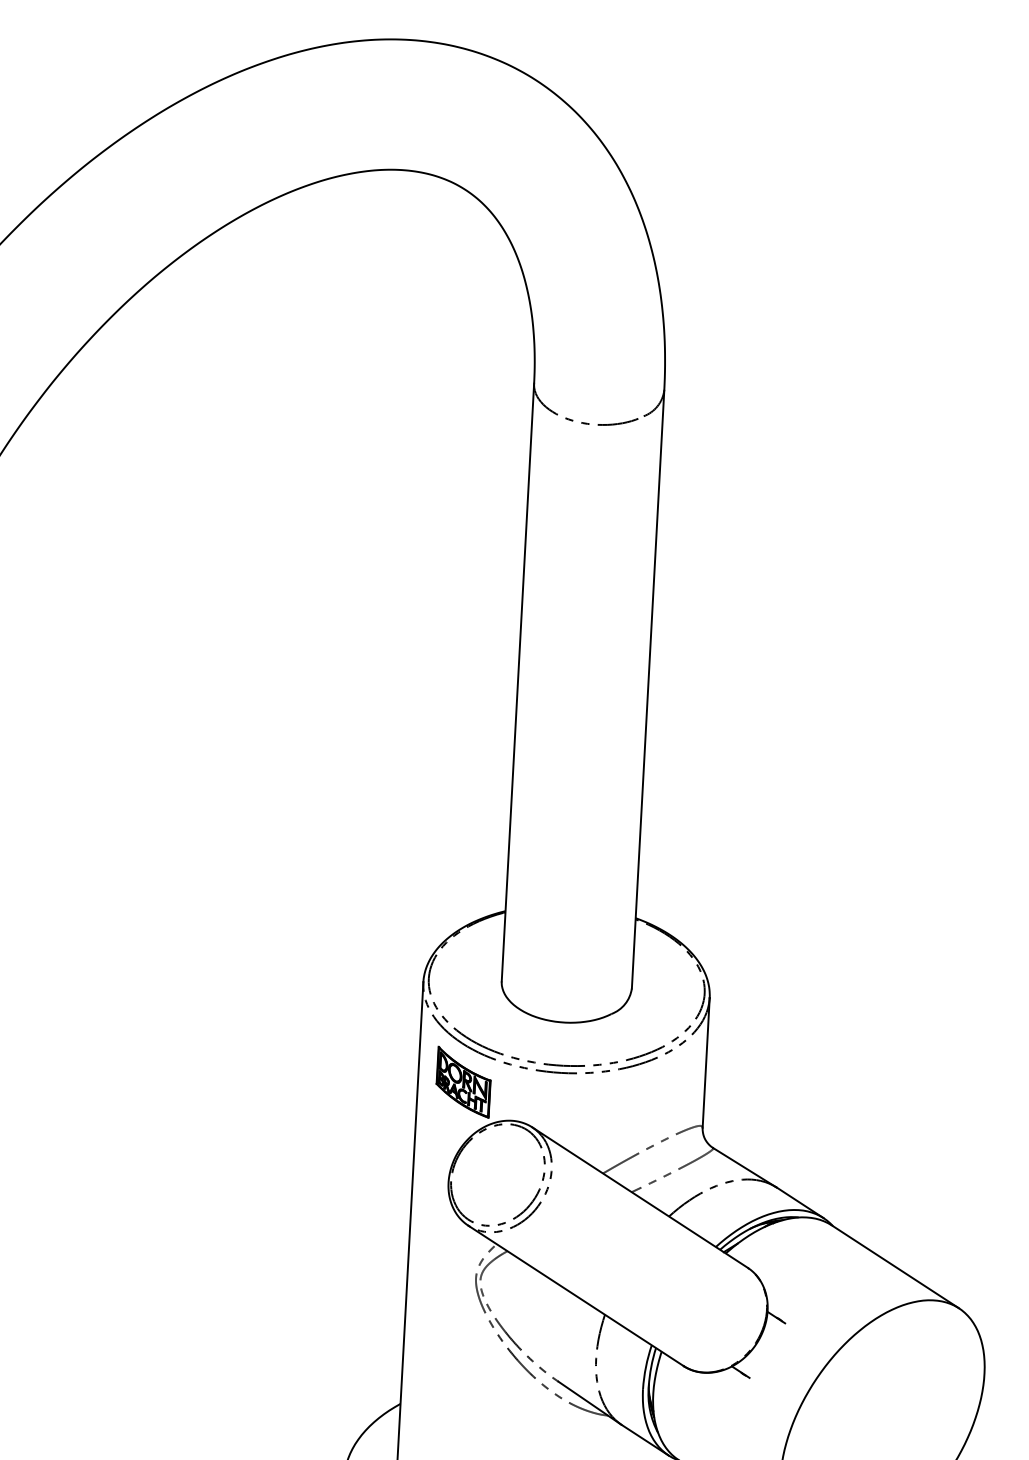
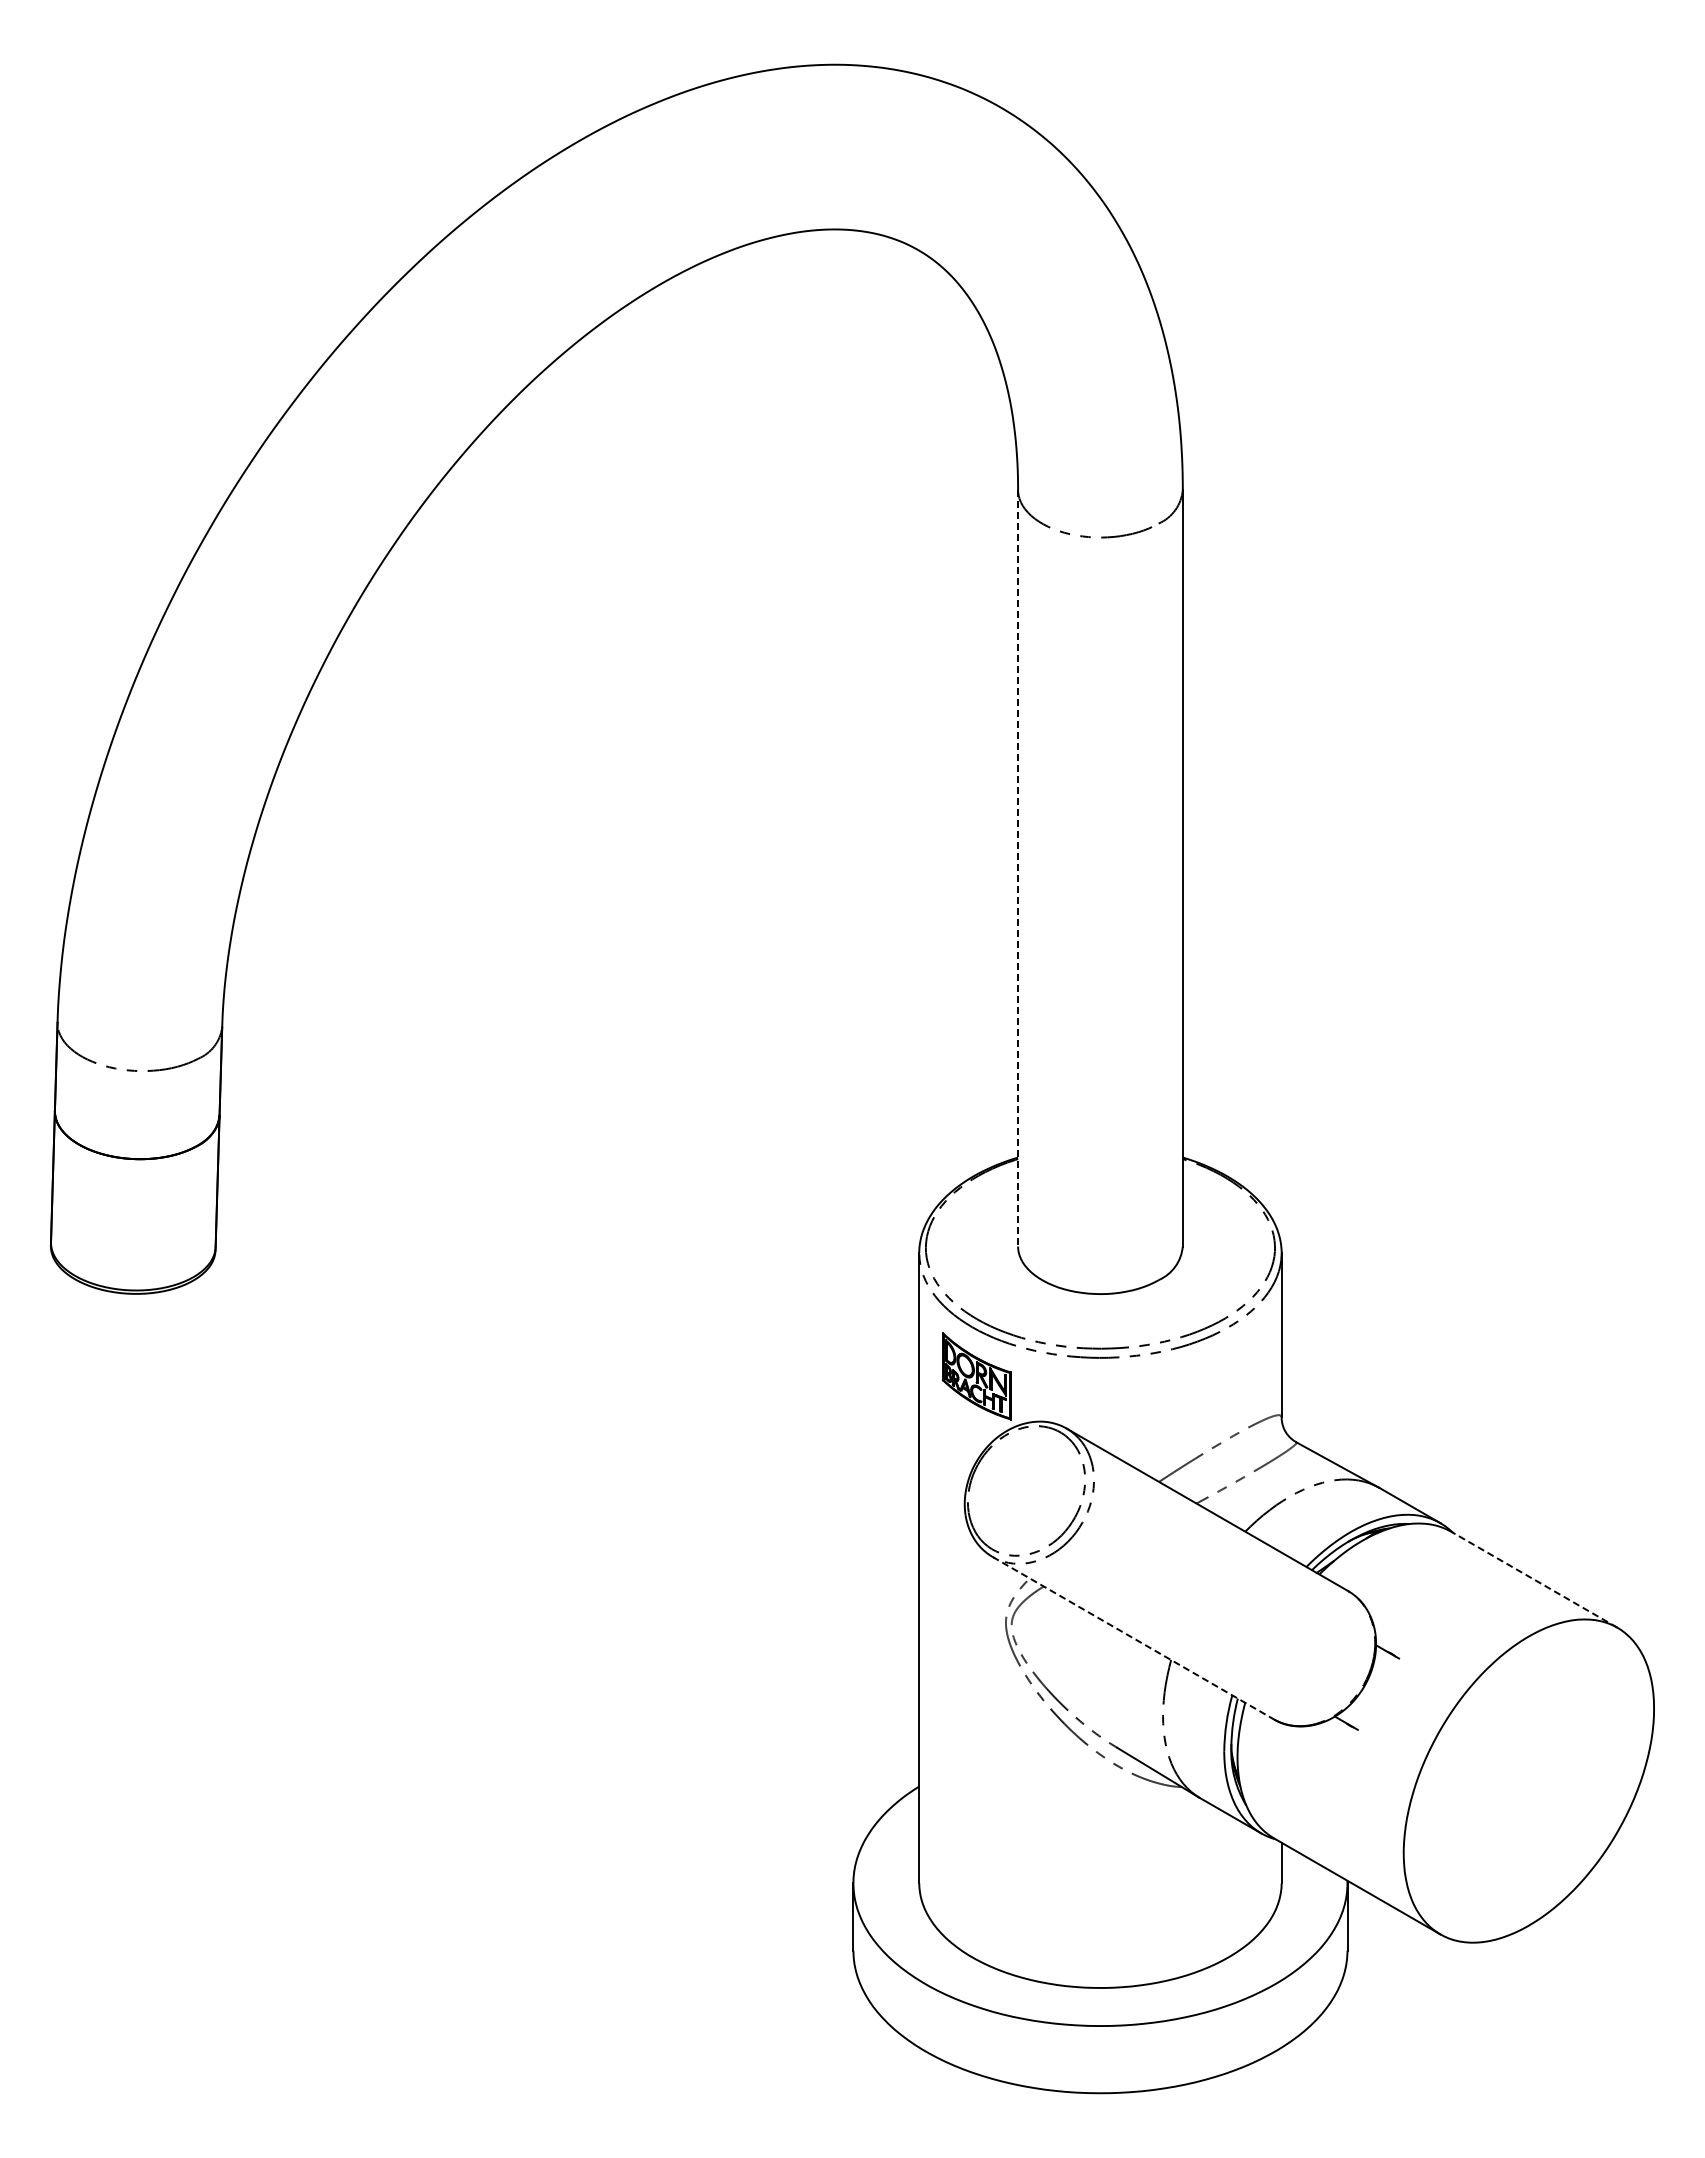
line: (518, 682) -> (1018, 868), solid -> dashed
line: (895, 1266) -> (1534, 1579), solid -> dashed
line: (576, 1296) -> (1133, 1638), solid -> dashed

